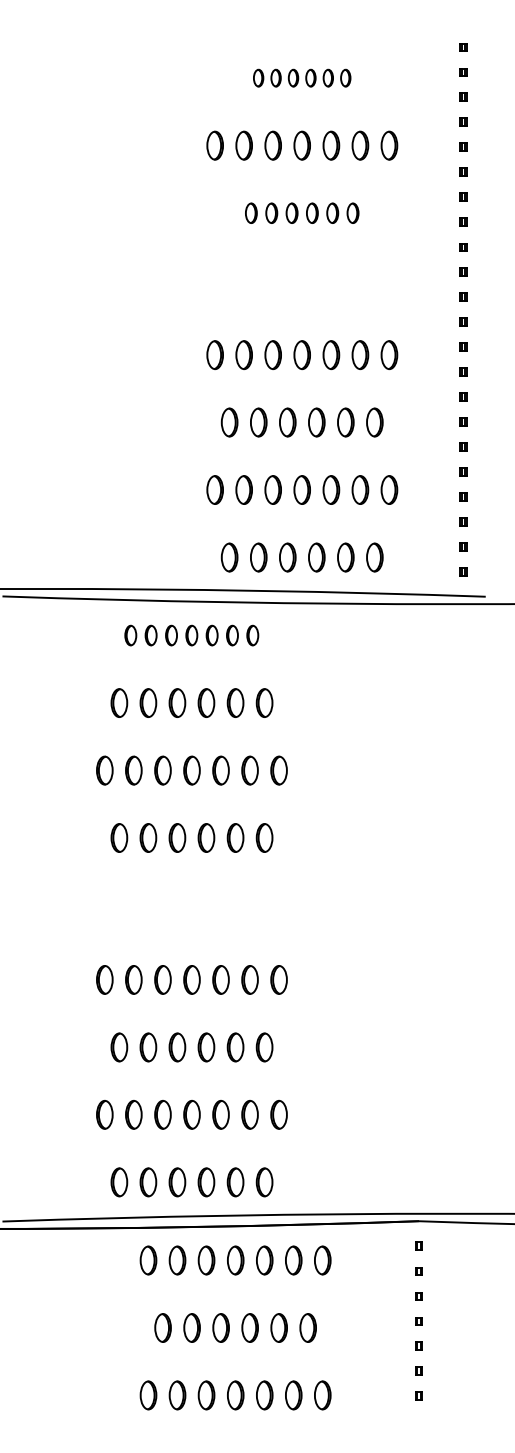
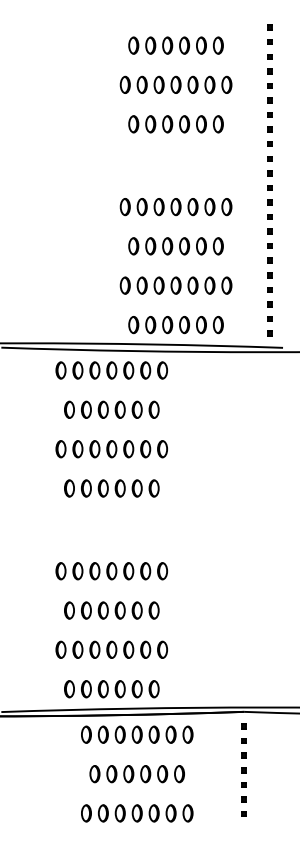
part: (301, 78) -> (175, 45), size x1.67
part: (301, 213) -> (175, 124), size x1.43
part: (191, 635) -> (111, 370), size x1.43

